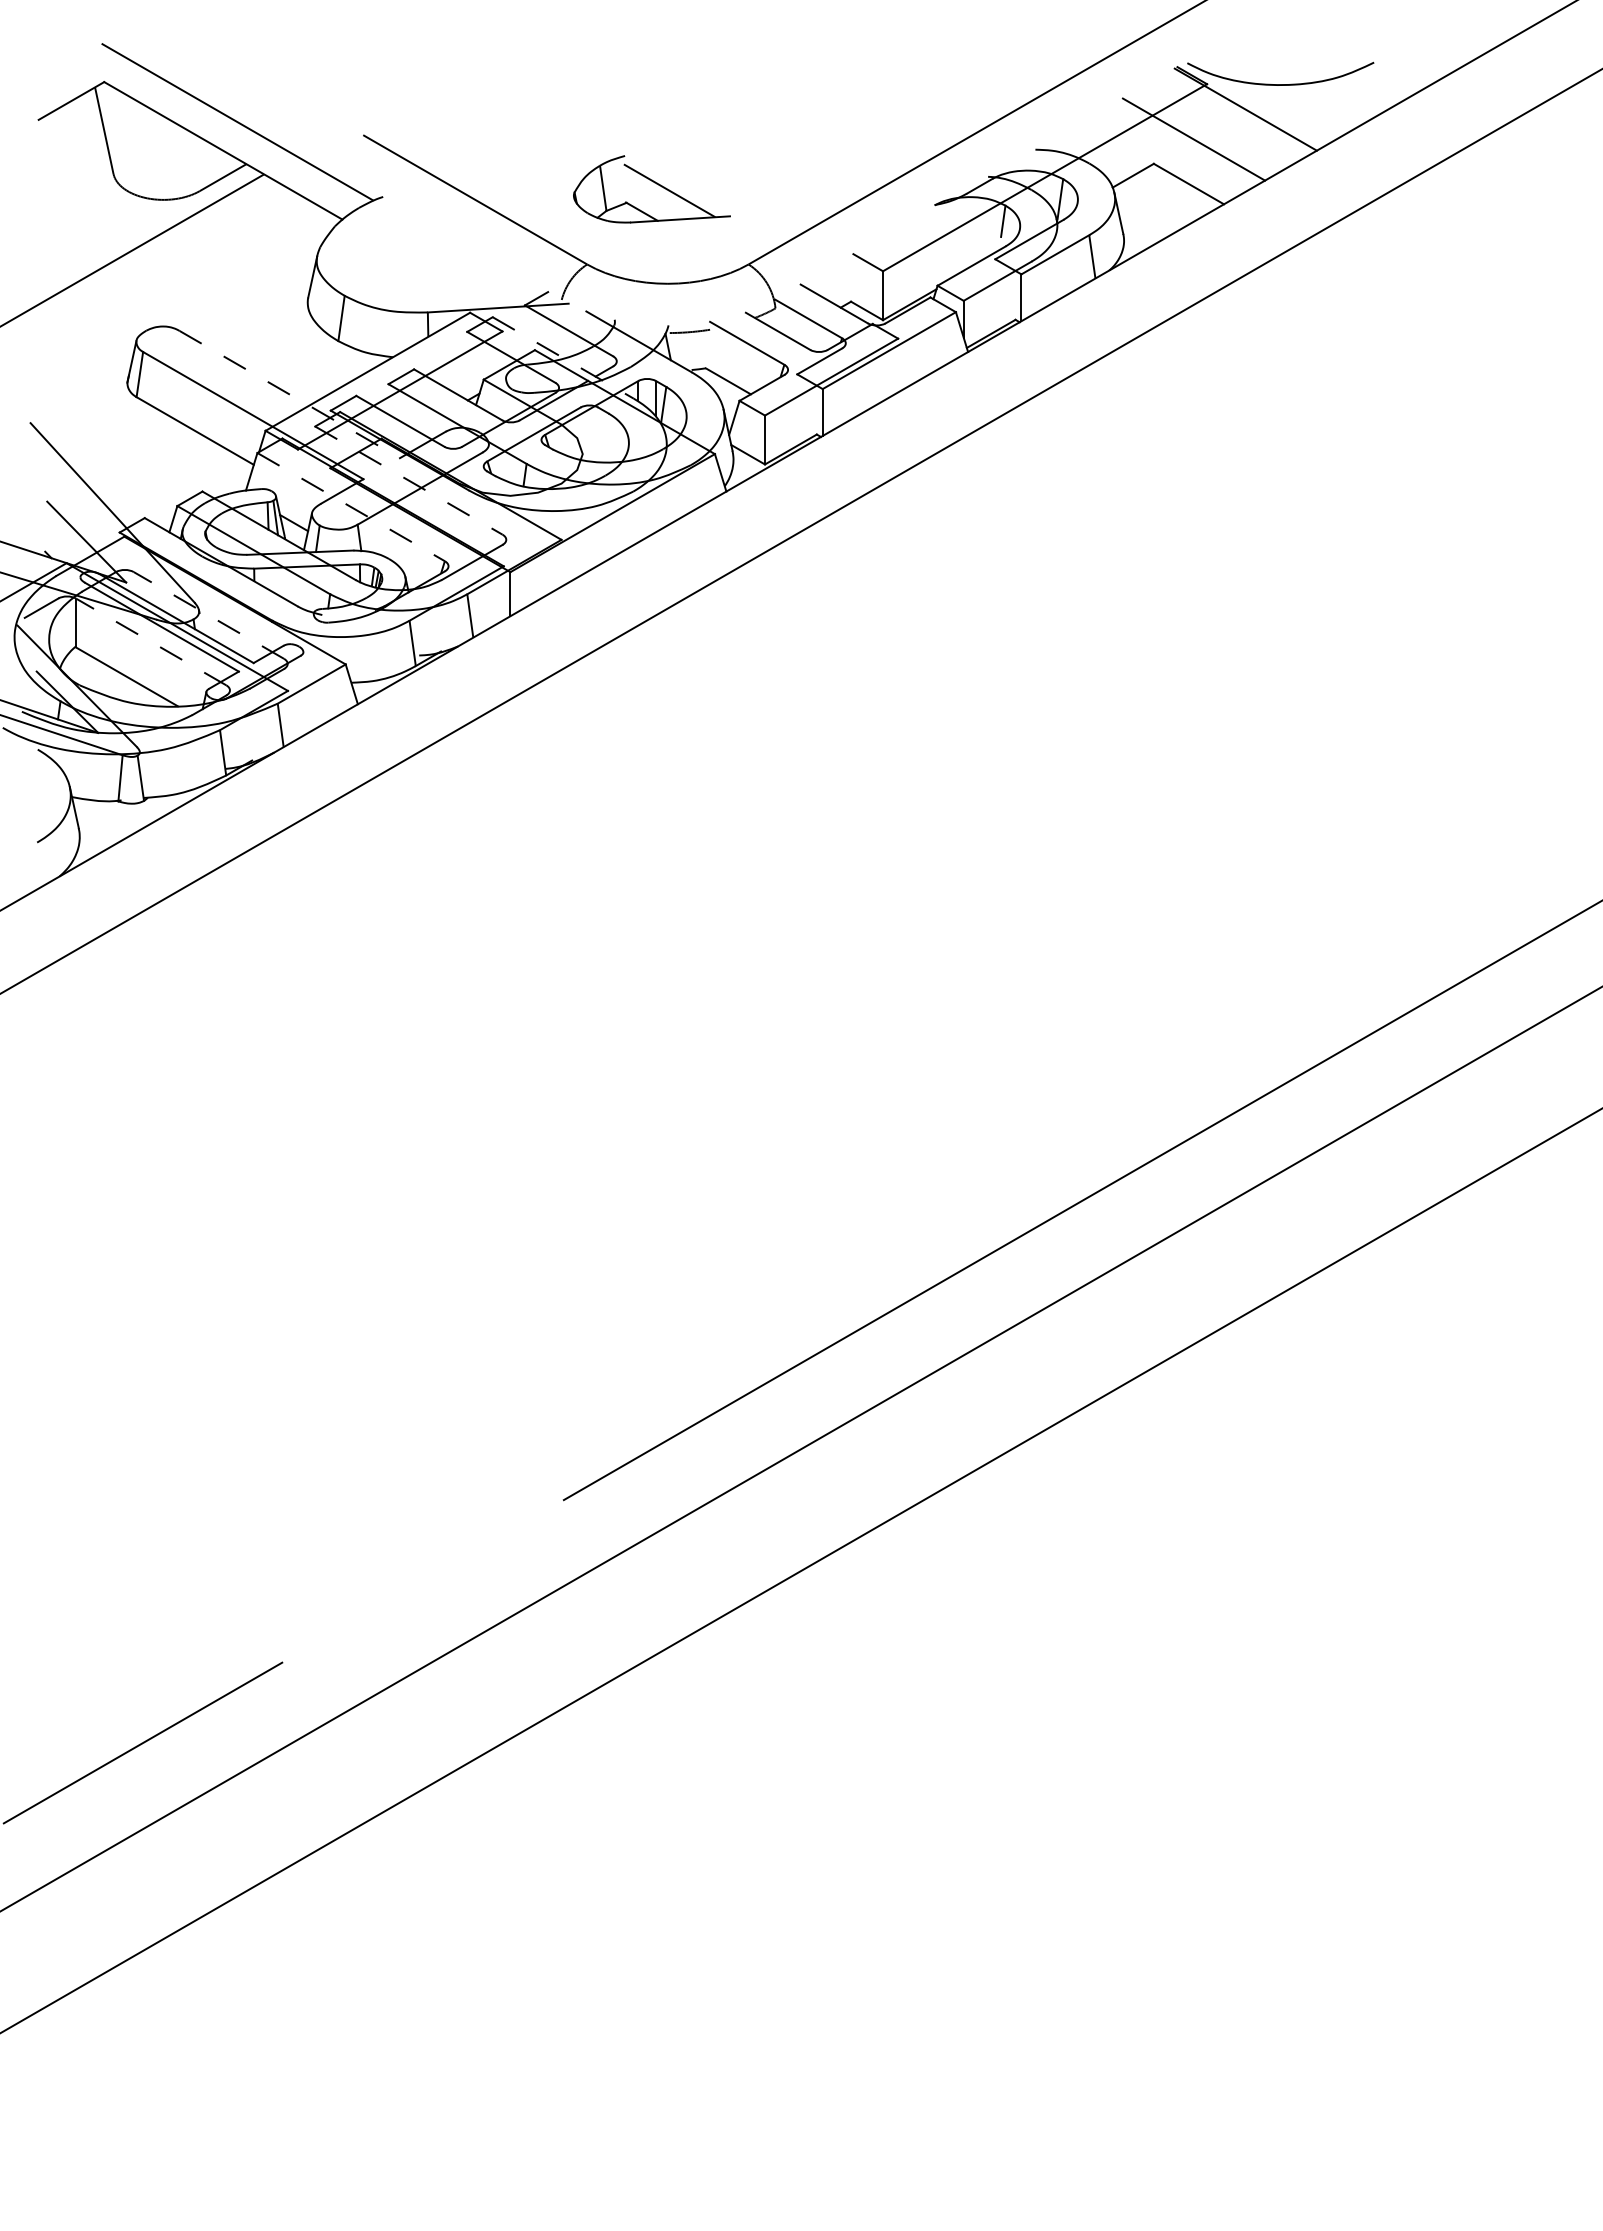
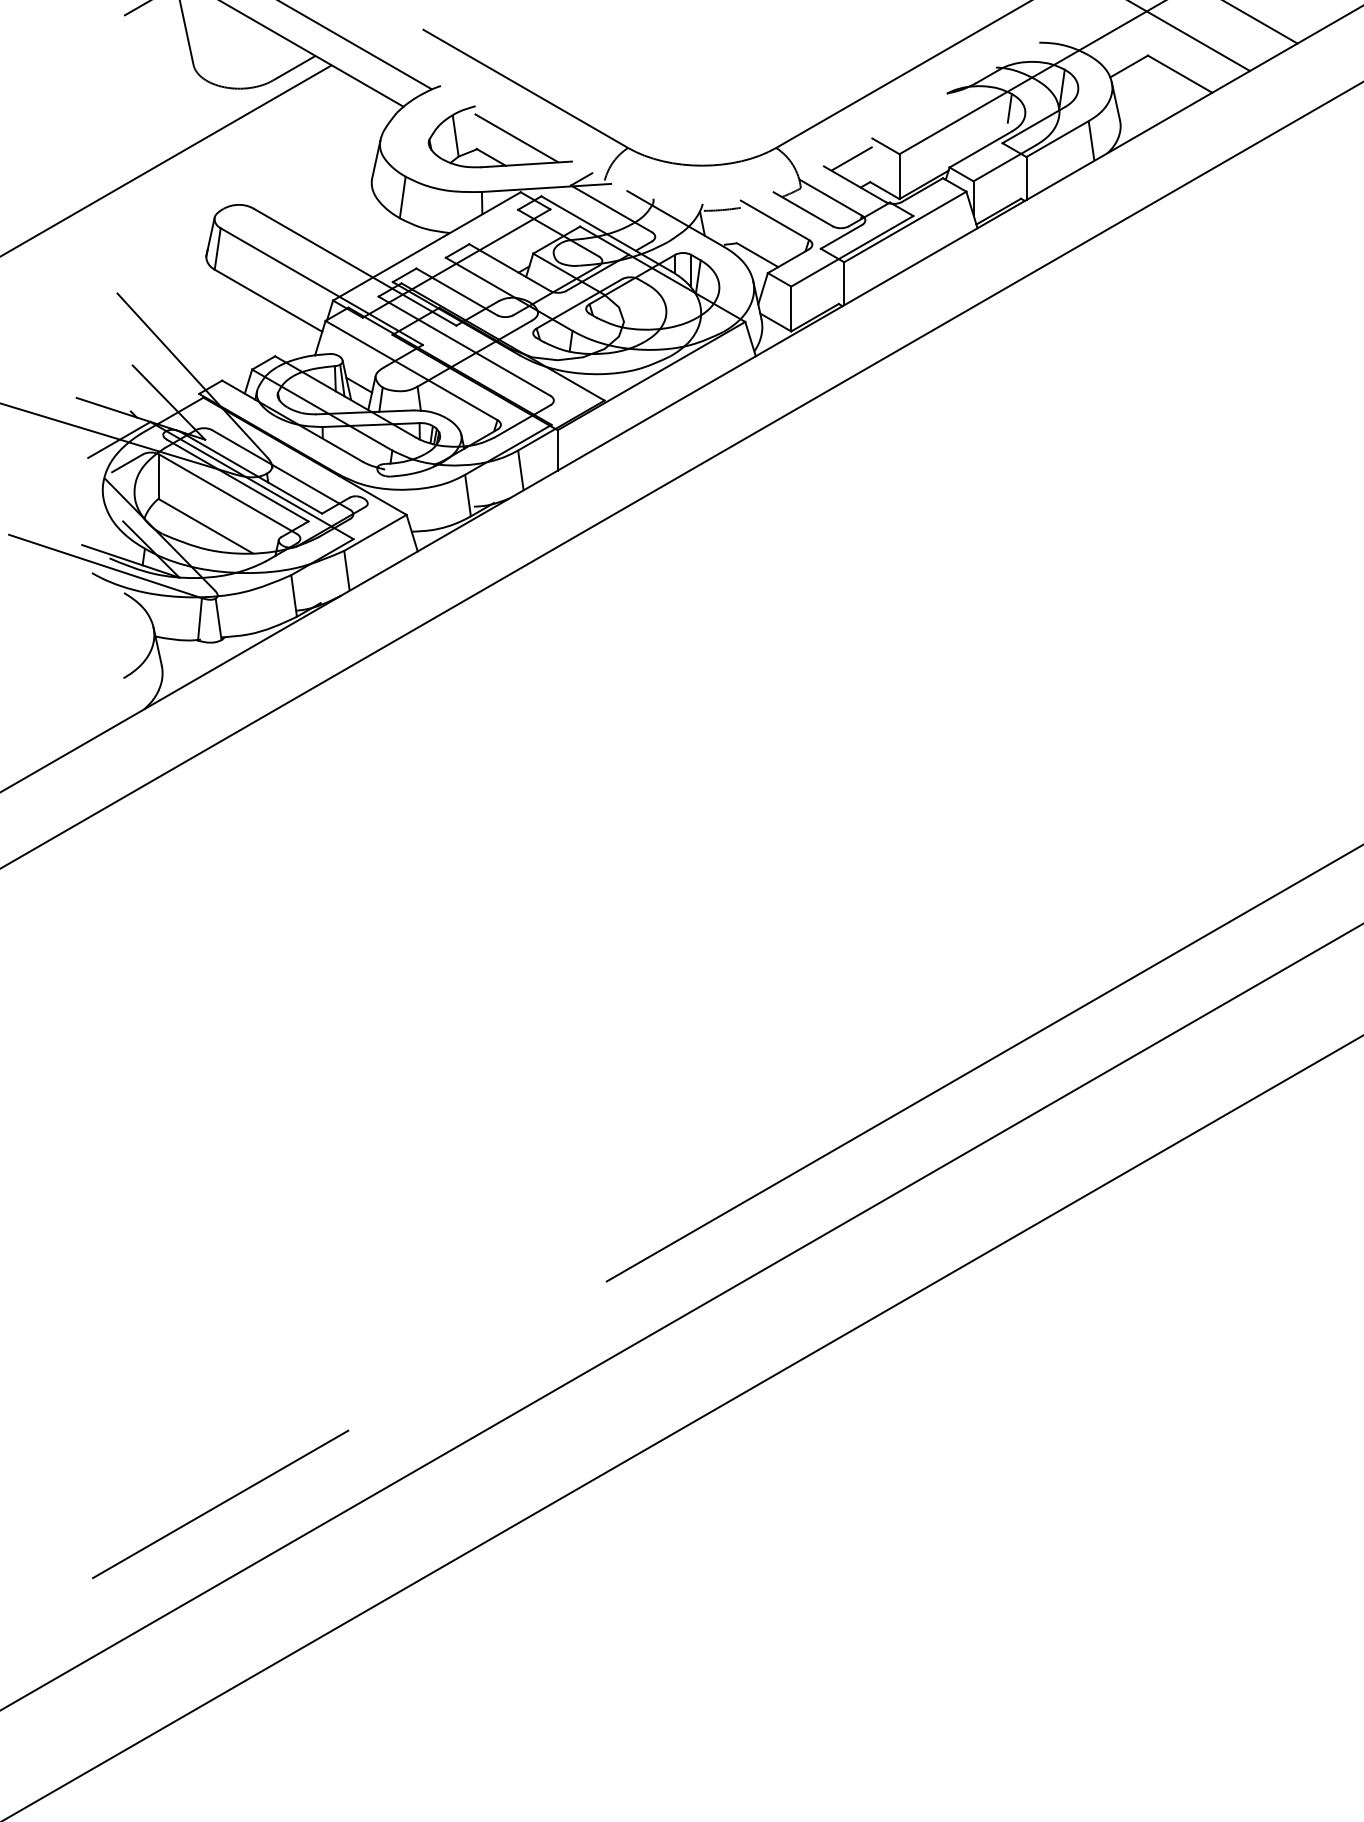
part: (654, 183) -> (502, 131), moved
line: (830, 276) -> (851, 158), added
line: (563, 358) -> (606, 234), dashed -> solid
line: (290, 394) -> (355, 267), dashed -> solid
line: (409, 480) -> (465, 346), dashed -> solid
line: (351, 507) -> (411, 370), dashed -> solid
line: (208, 615) -> (280, 469), dashed -> solid
line: (151, 641) -> (228, 493), dashed -> solid

